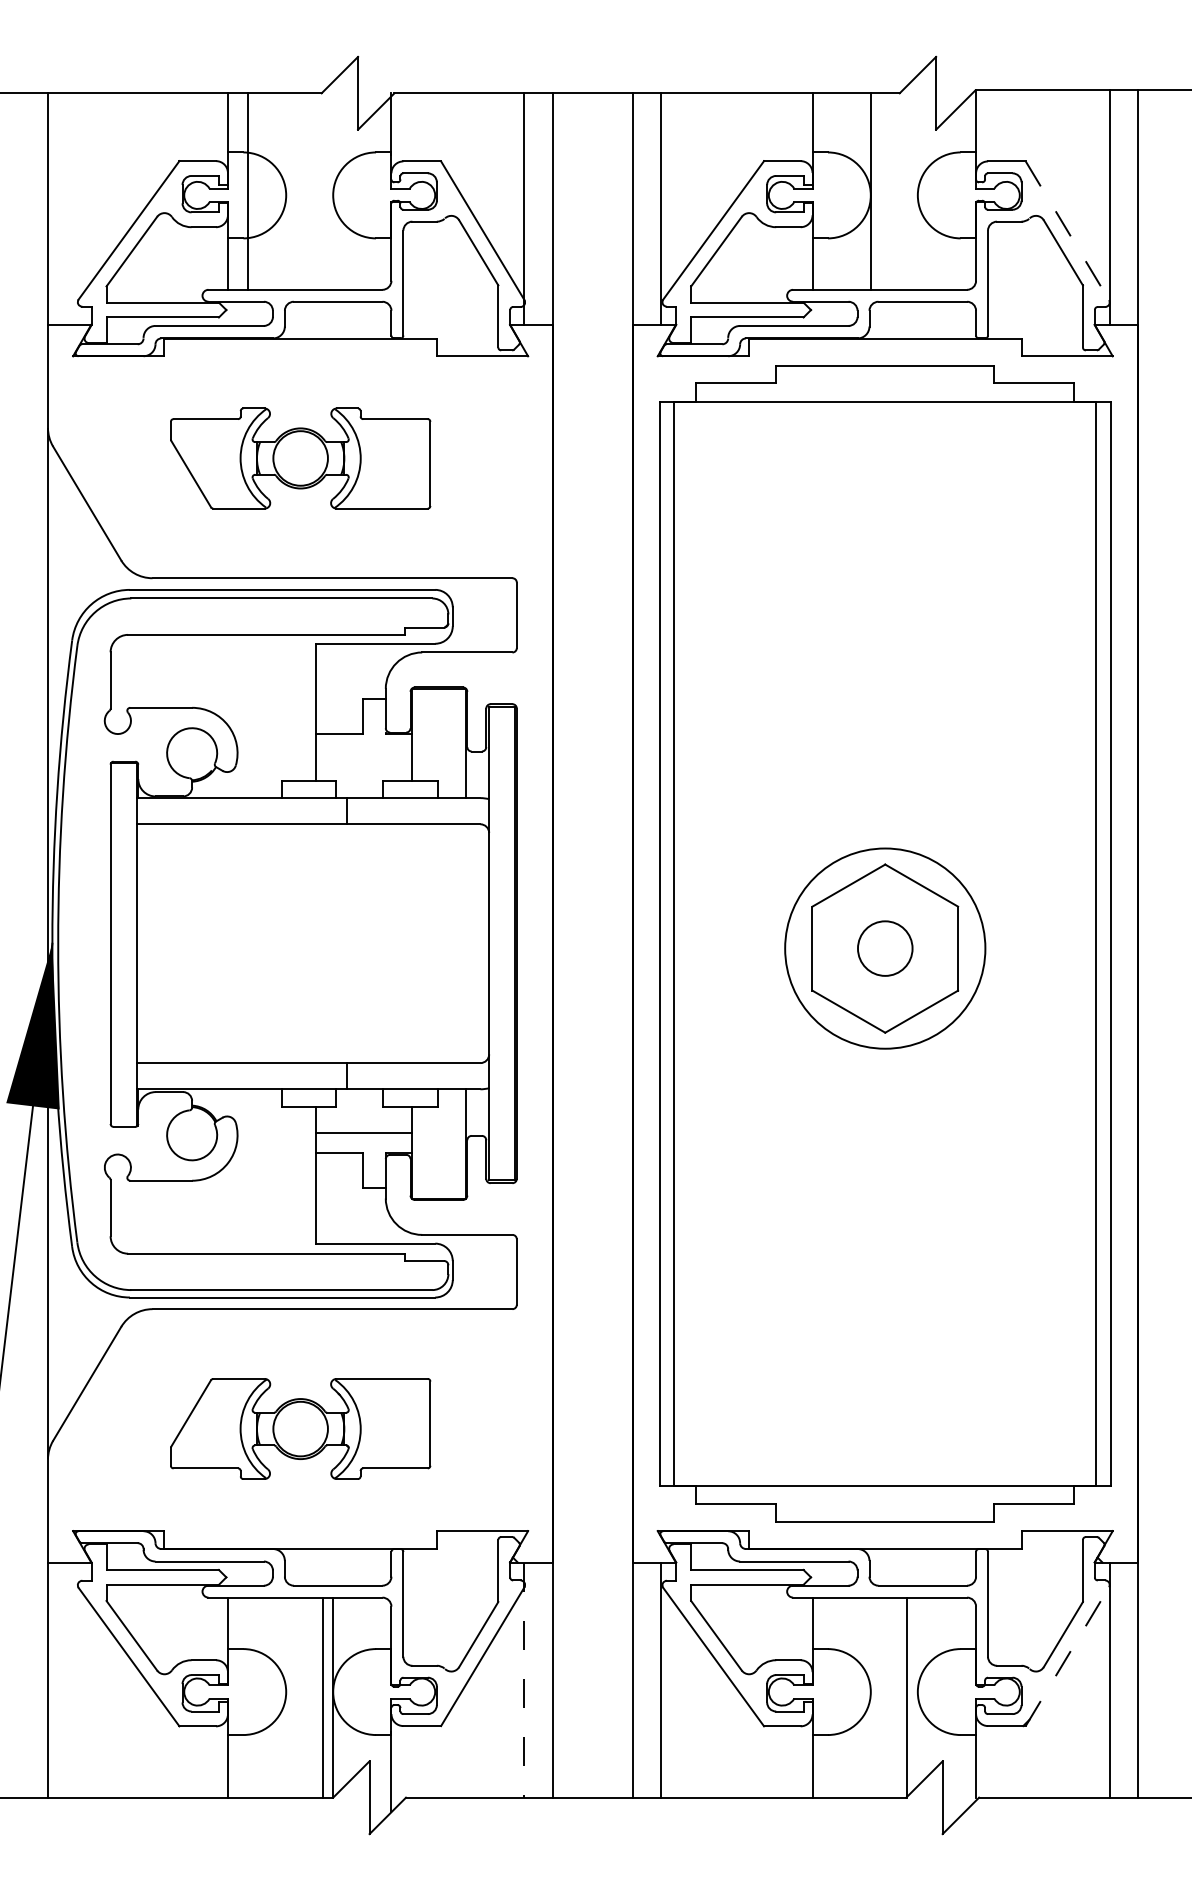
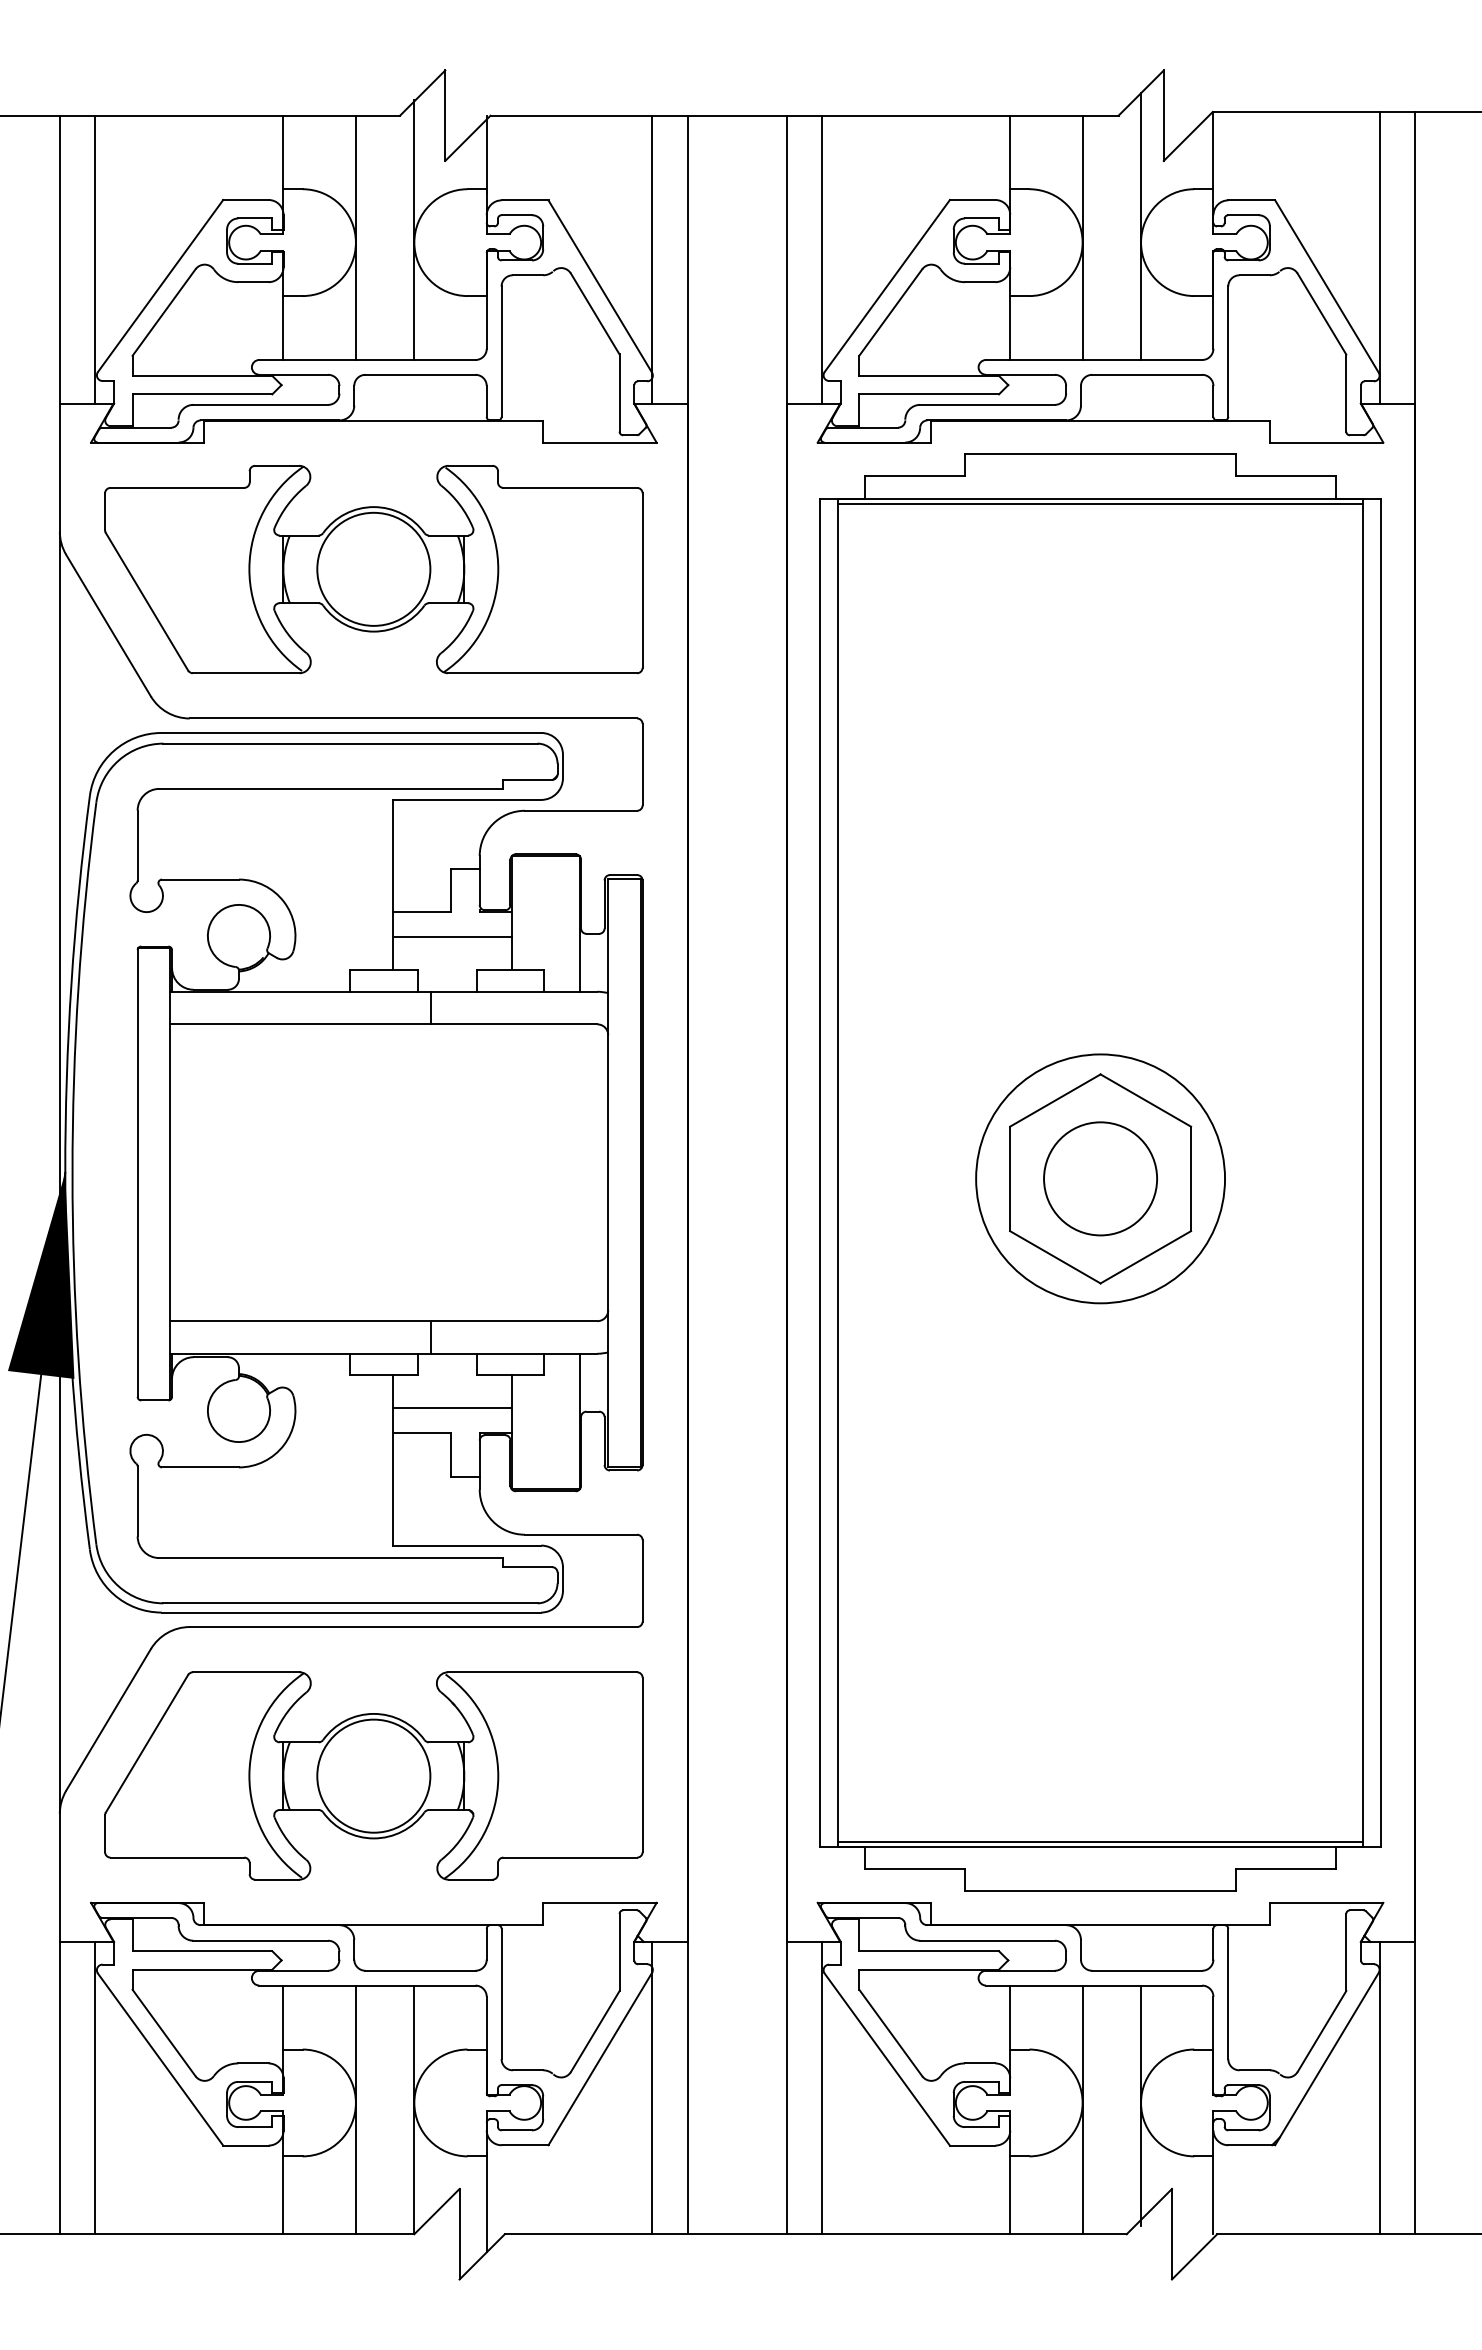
line: (918, 182) -> (1141, 226), added
line: (333, 184) -> (414, 229), added
line: (247, 191) -> (355, 237), moved
line: (75, 208) -> (94, 259), added
line: (1067, 230) -> (1326, 286), dashed -> solid
line: (885, 406) -> (1100, 504), added
part: (300, 458) -> (373, 569), size x1.67
line: (363, 754) -> (451, 937), added
circle: (885, 948) -> (1100, 1178), size x1.67
part: (300, 1428) -> (373, 1775), size x1.67
line: (885, 1481) -> (1100, 1841), added
line: (1067, 1657) -> (1326, 2059), dashed -> solid
line: (75, 1679) -> (94, 2087), added
line: (524, 1680) -> (652, 2088), dashed -> solid
line: (918, 1694) -> (1141, 2105), added
line: (322, 1697) -> (355, 2109), moved
line: (906, 1697) -> (1082, 2109), moved

